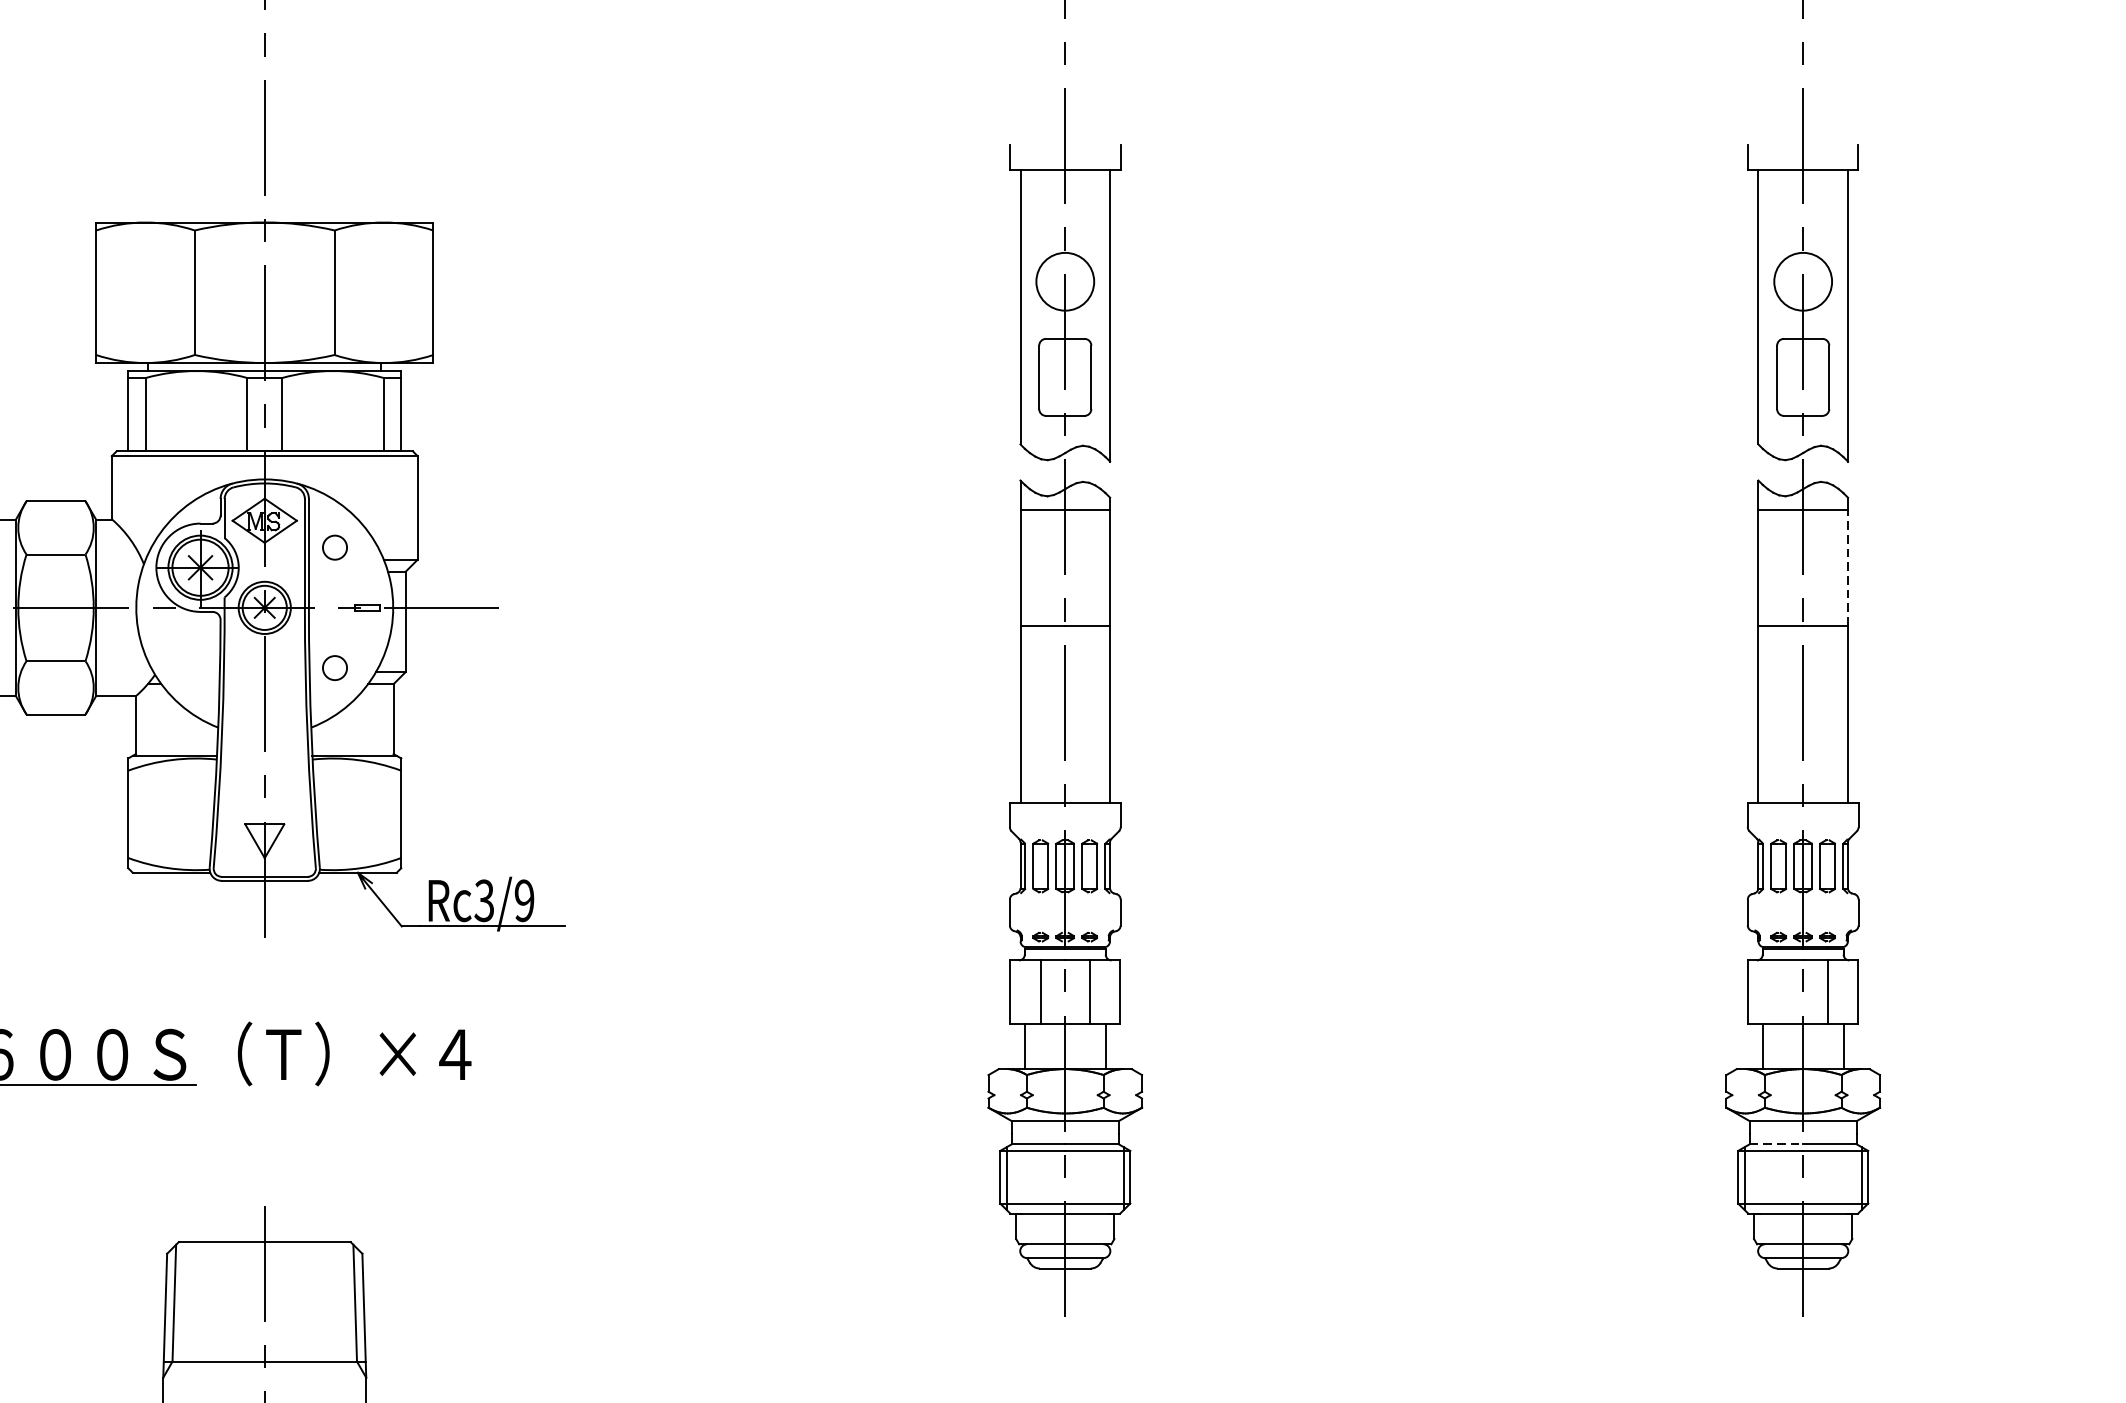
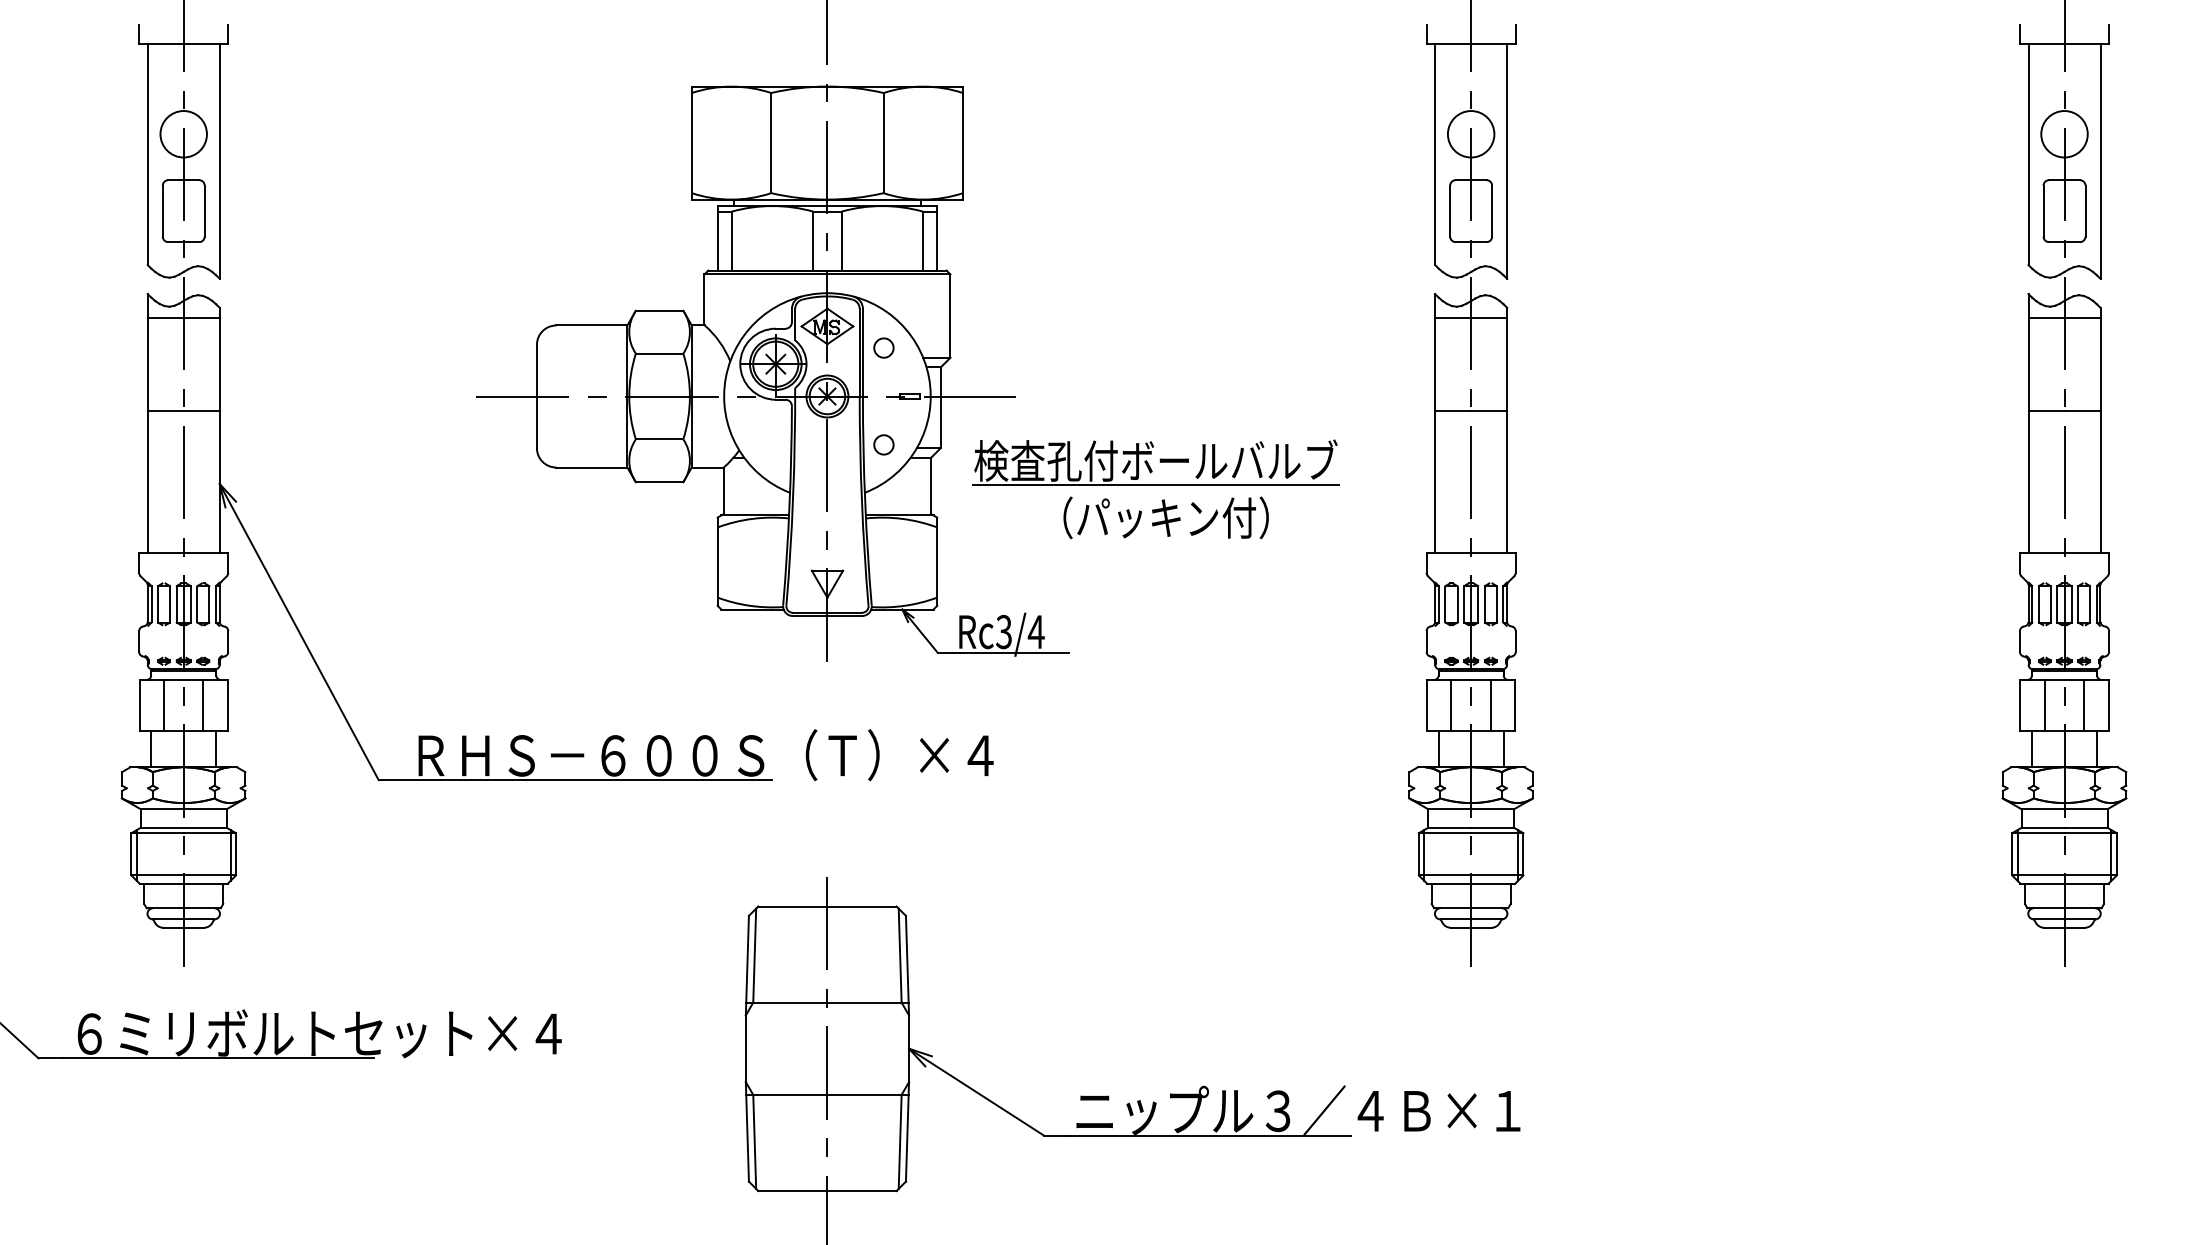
line: (1847, 566) -> (2100, 363), dashed -> solid
part: (672, 723) -> (1155, 489), added
text: (523, 900) -> (1035, 631), Rc3/9 -> Rc3/4
line: (1778, 992) -> (2044, 705), added
line: (1777, 1143) -> (2043, 827), dashed -> solid

